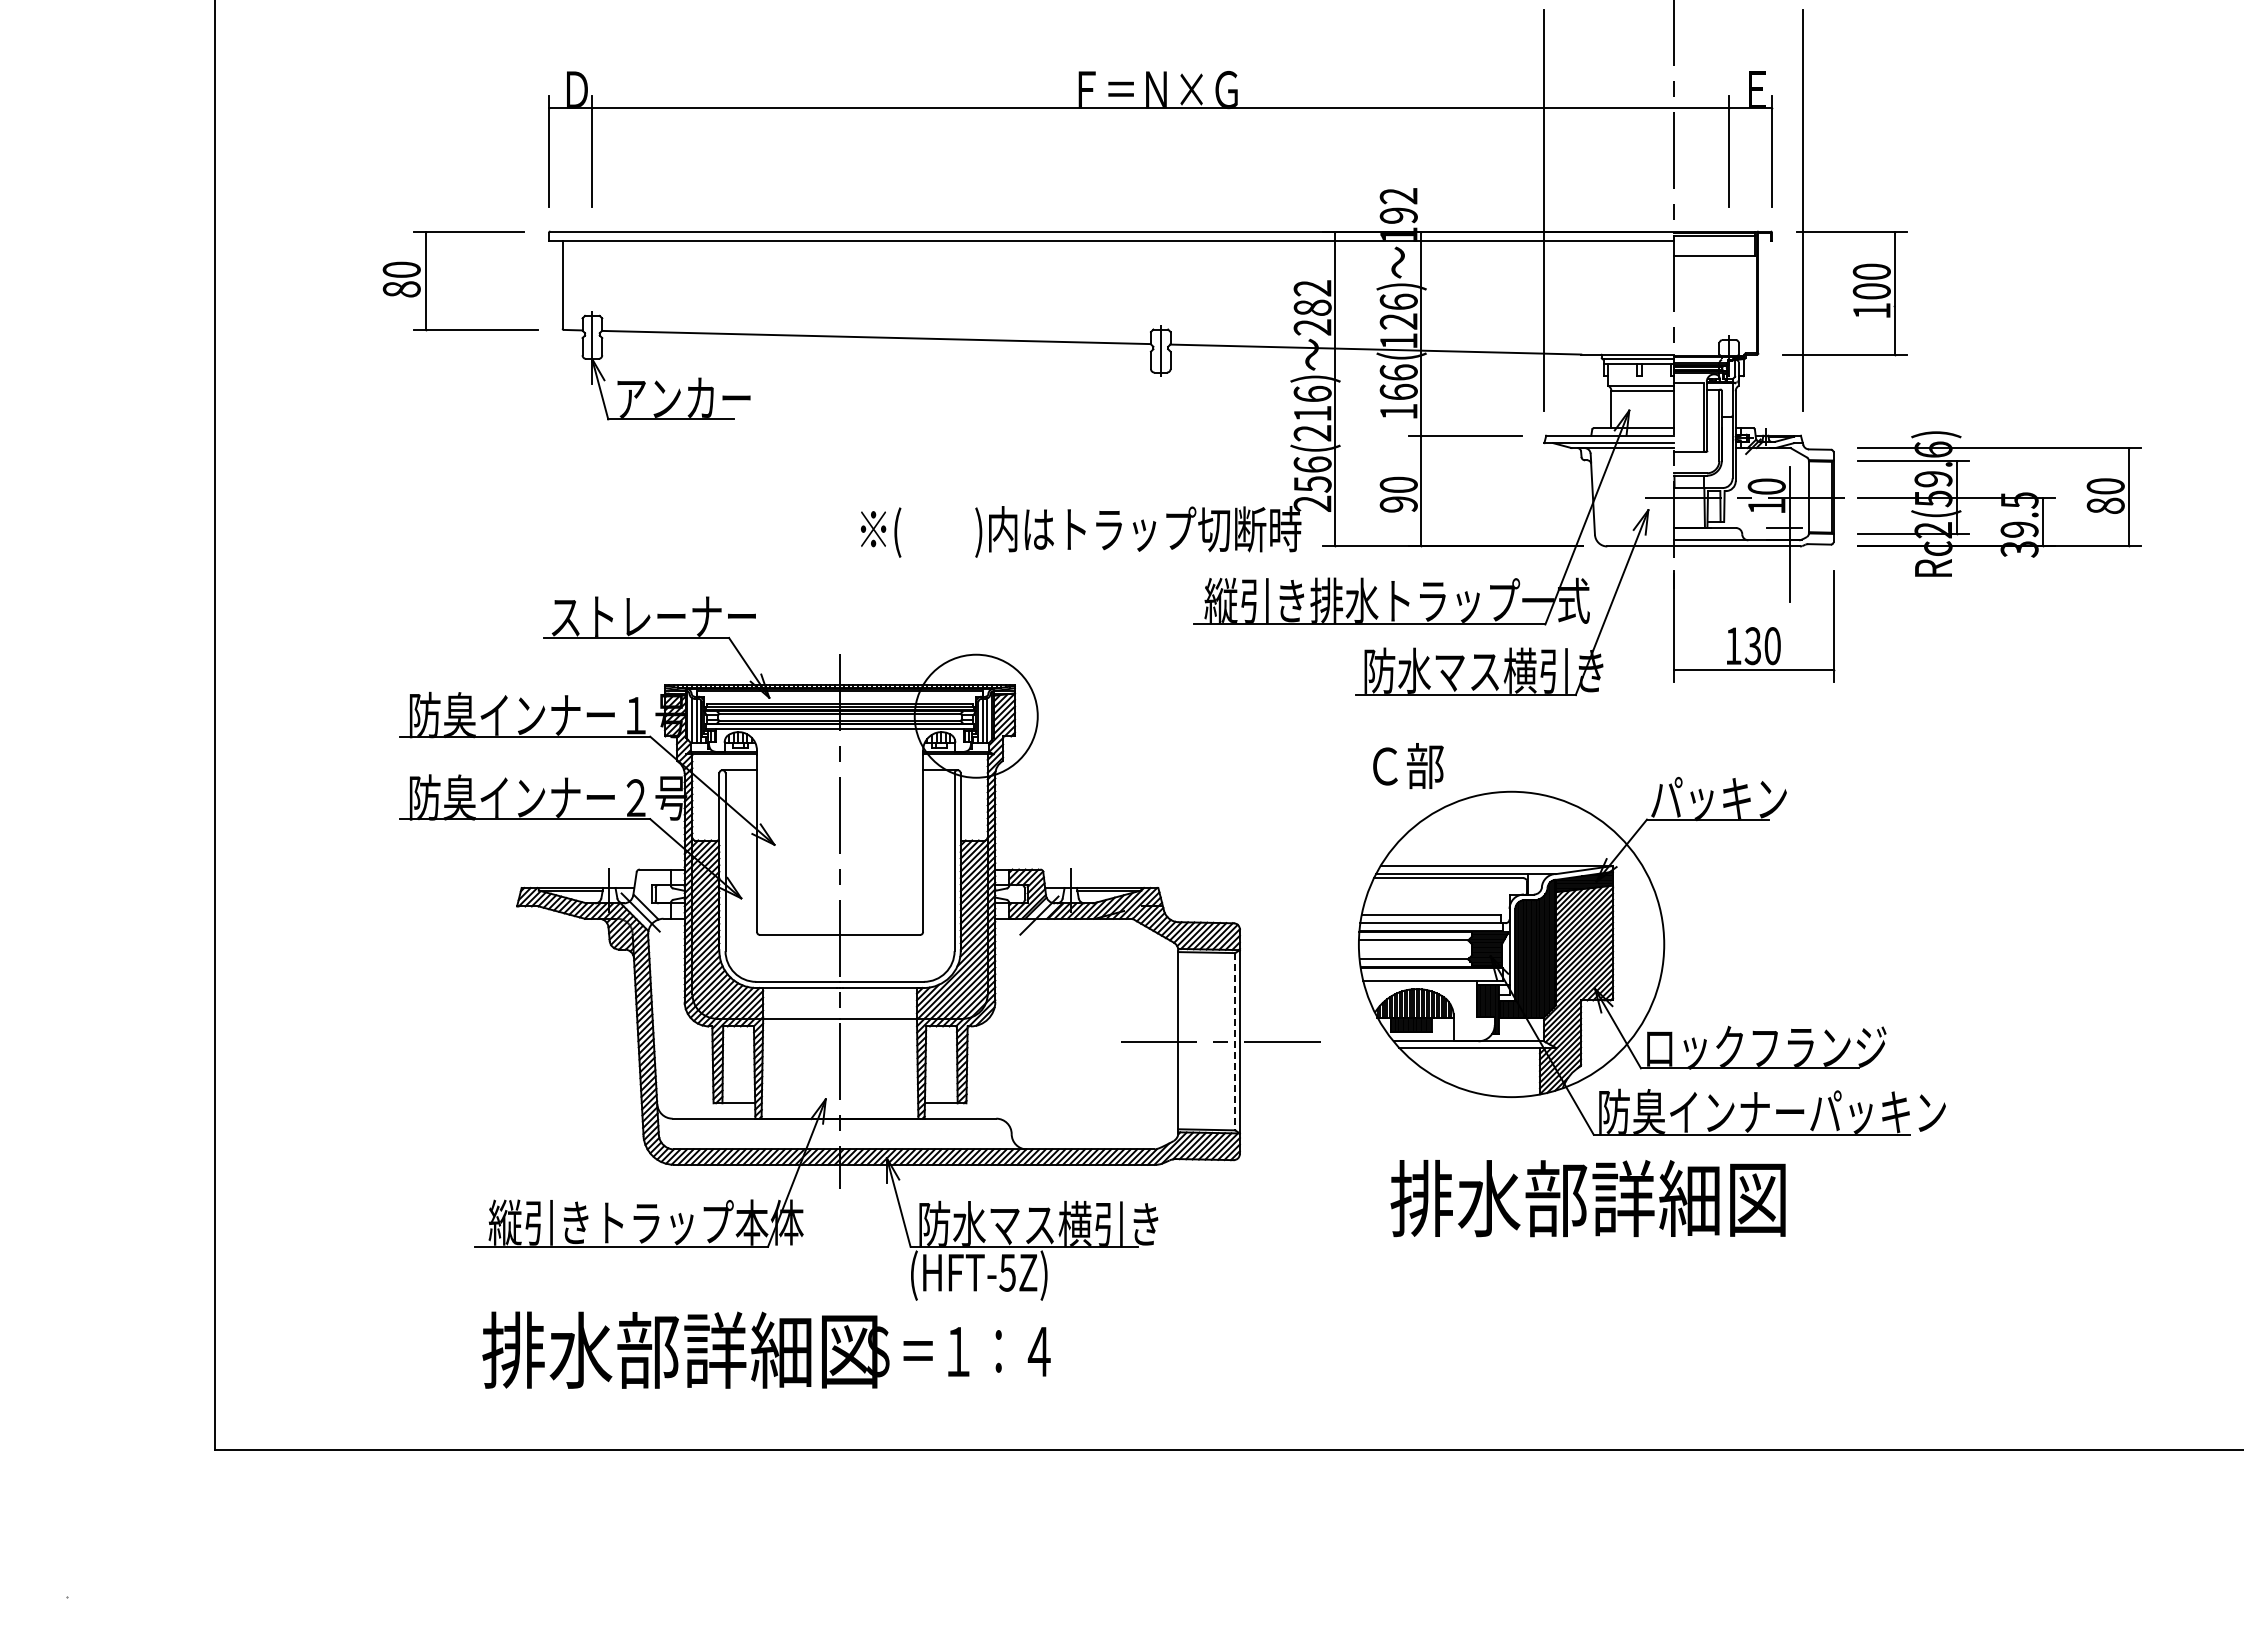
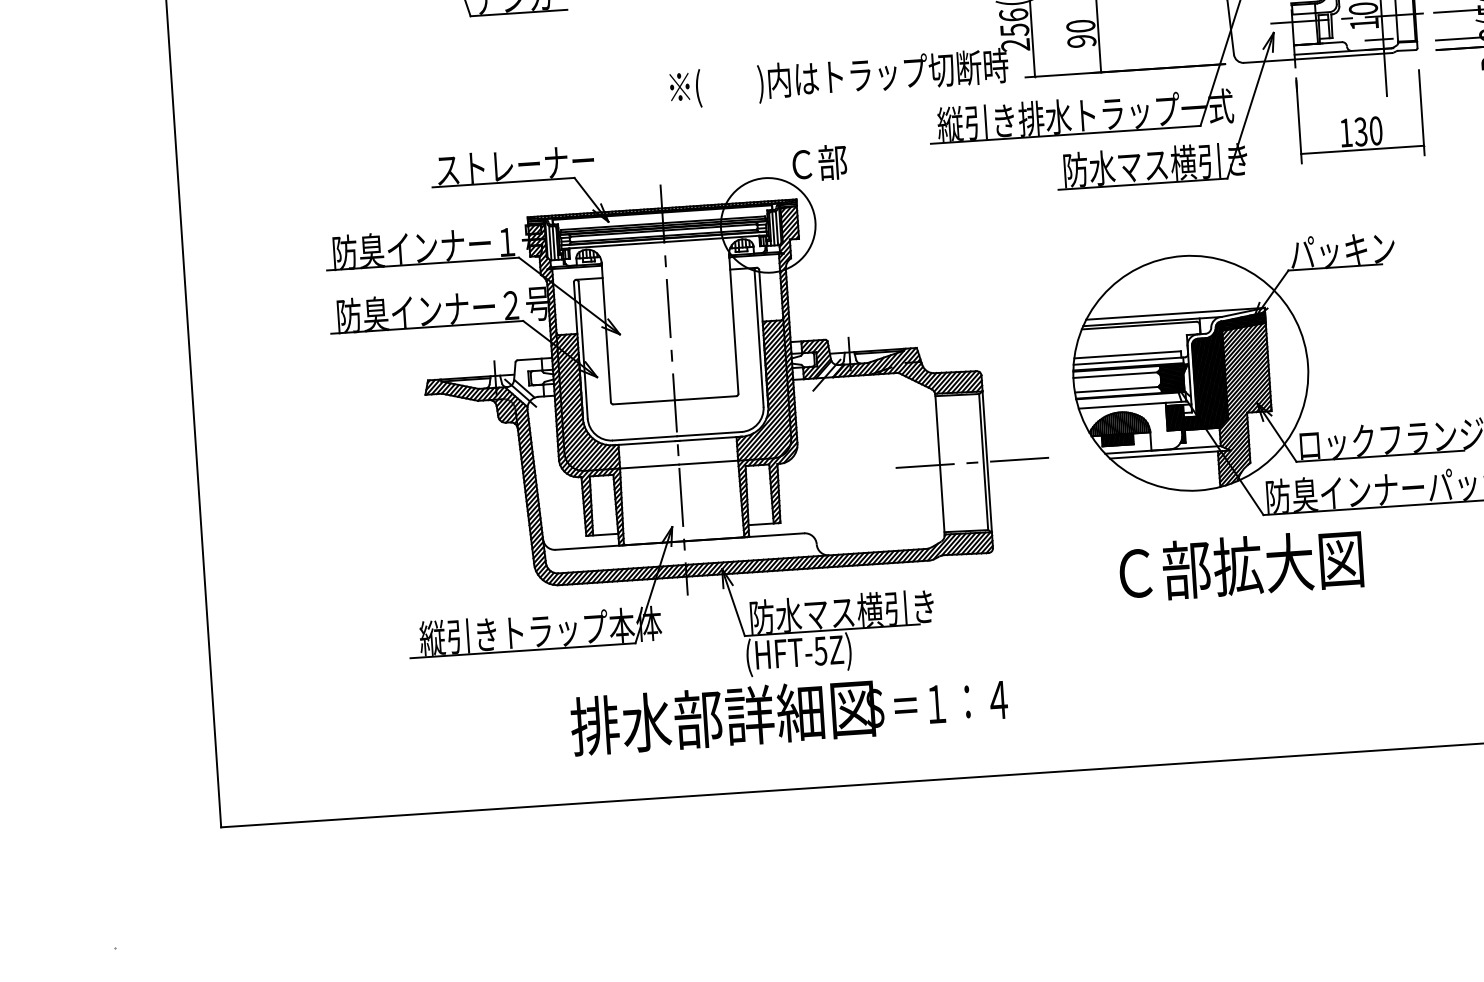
text: (1408, 766) -> (819, 163), moved
line: (1235, 1041) -> (983, 461), dashed -> solid
text: (1587, 1198) -> (1262, 564), 排水部詳細図 -> Ｃ部拡大図
text: (766, 1349) -> (789, 712), moved

